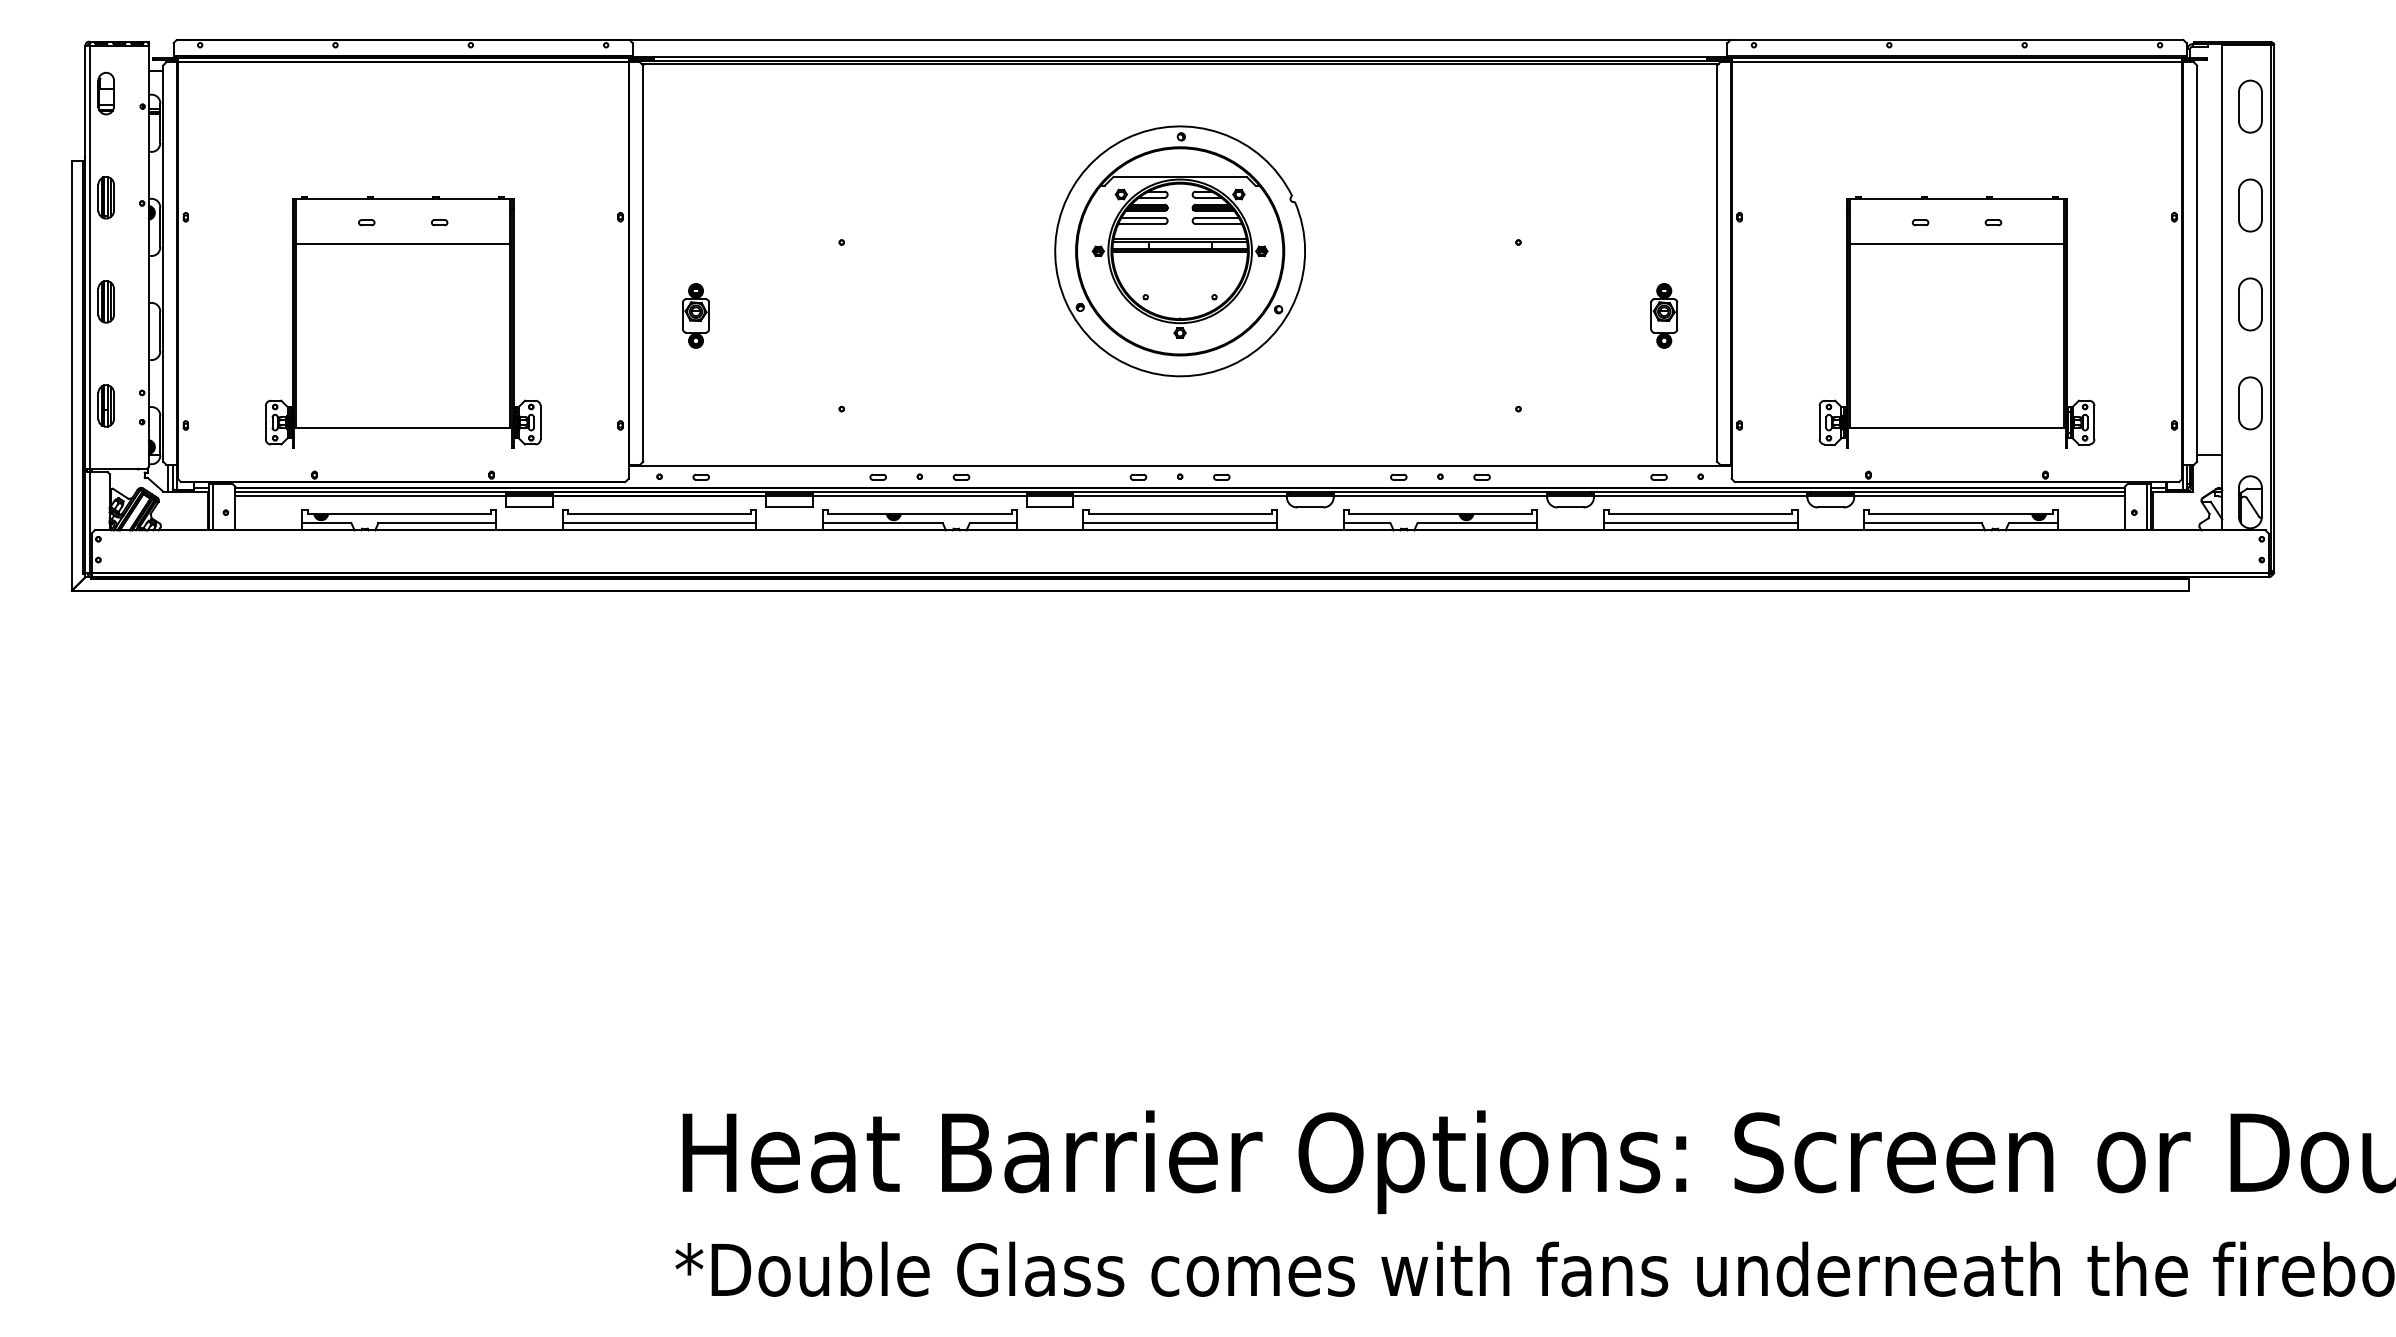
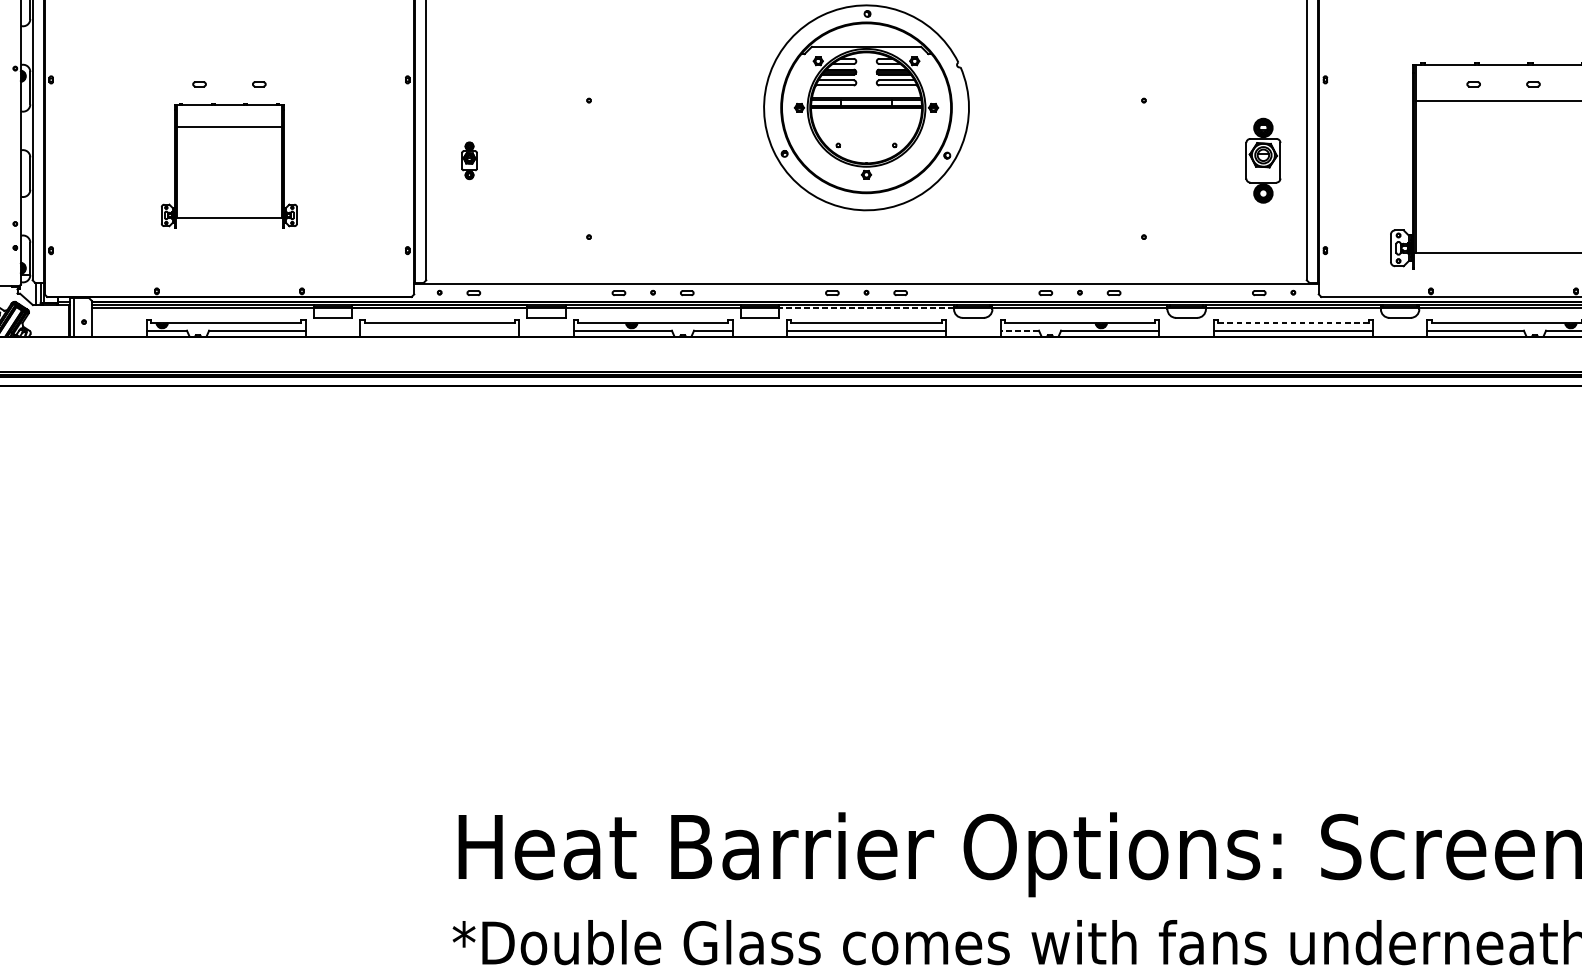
part: (695, 315) -> (469, 160), size x0.7
part: (1664, 315) -> (1263, 160), size x1.6
part: (402, 322) -> (228, 166), size x0.6
line: (1180, 496) -> (866, 308), solid -> dashed
line: (1700, 514) -> (1293, 323), solid -> dashed
line: (659, 523) -> (439, 331), removed
line: (1366, 523) -> (1019, 331), solid -> dashed

